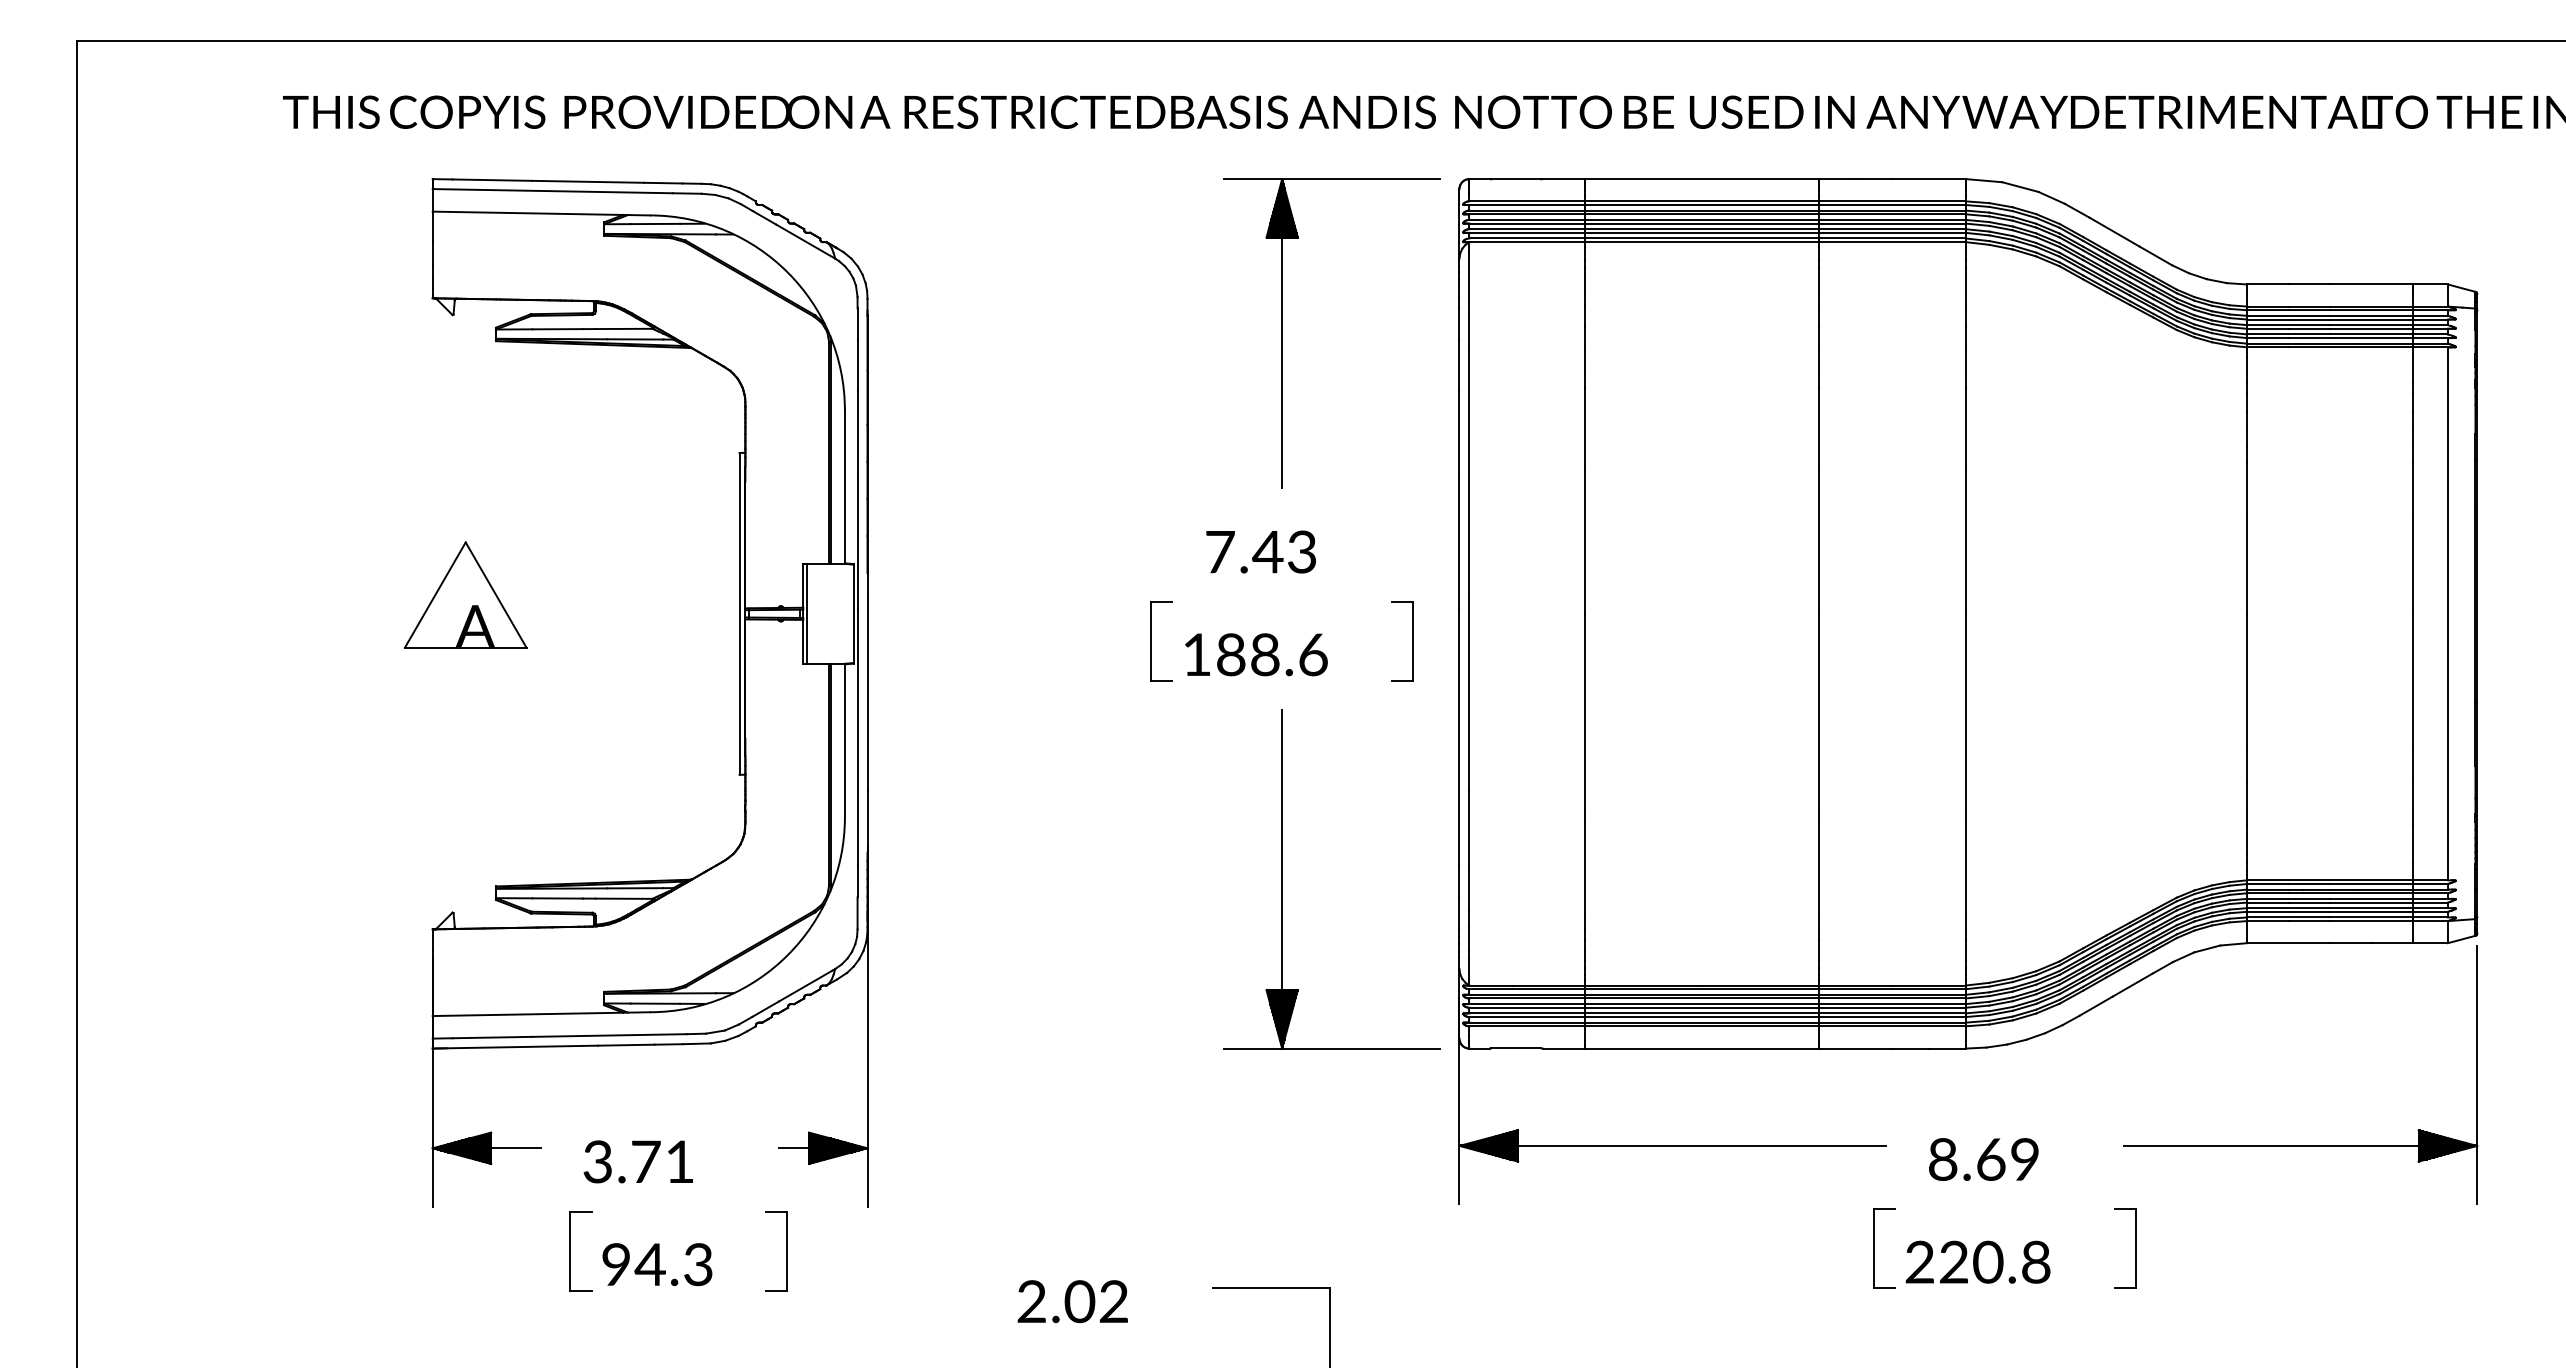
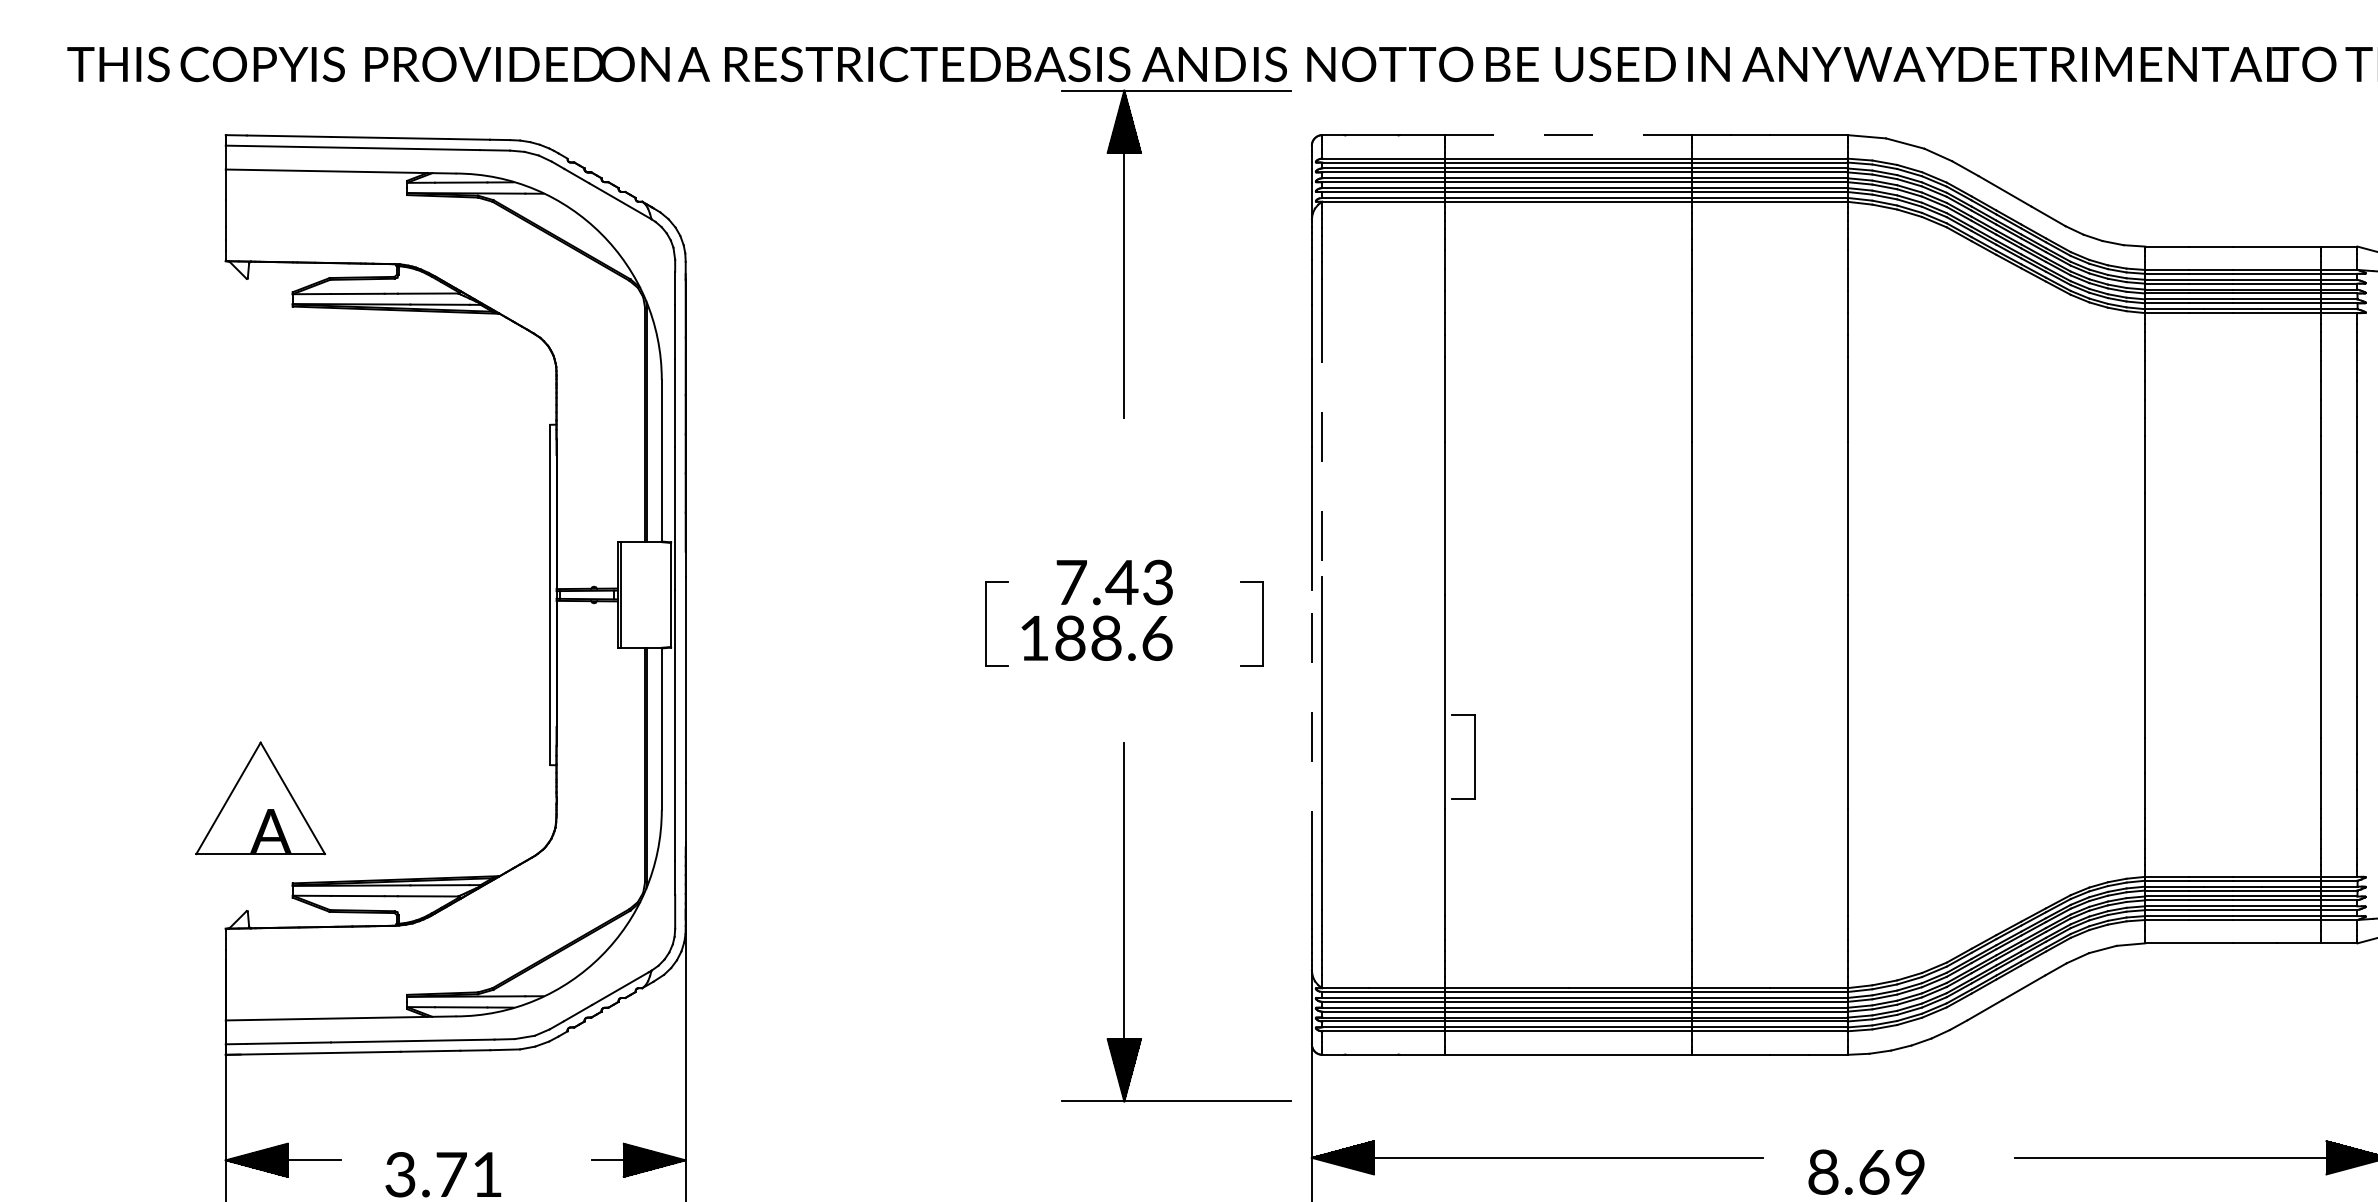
line: (1702, 179) -> (1568, 135), solid -> dashed
part: (1282, 333) -> (1124, 254), moved
line: (1469, 472) -> (1322, 445), solid -> dashed
text: (1260, 551) -> (1114, 581), moved
part: (465, 594) -> (260, 797), moved
line: (1459, 736) -> (1311, 724), solid -> dashed
part: (1612, 767) -> (1473, 757), added
part: (1282, 879) -> (1124, 922), moved

